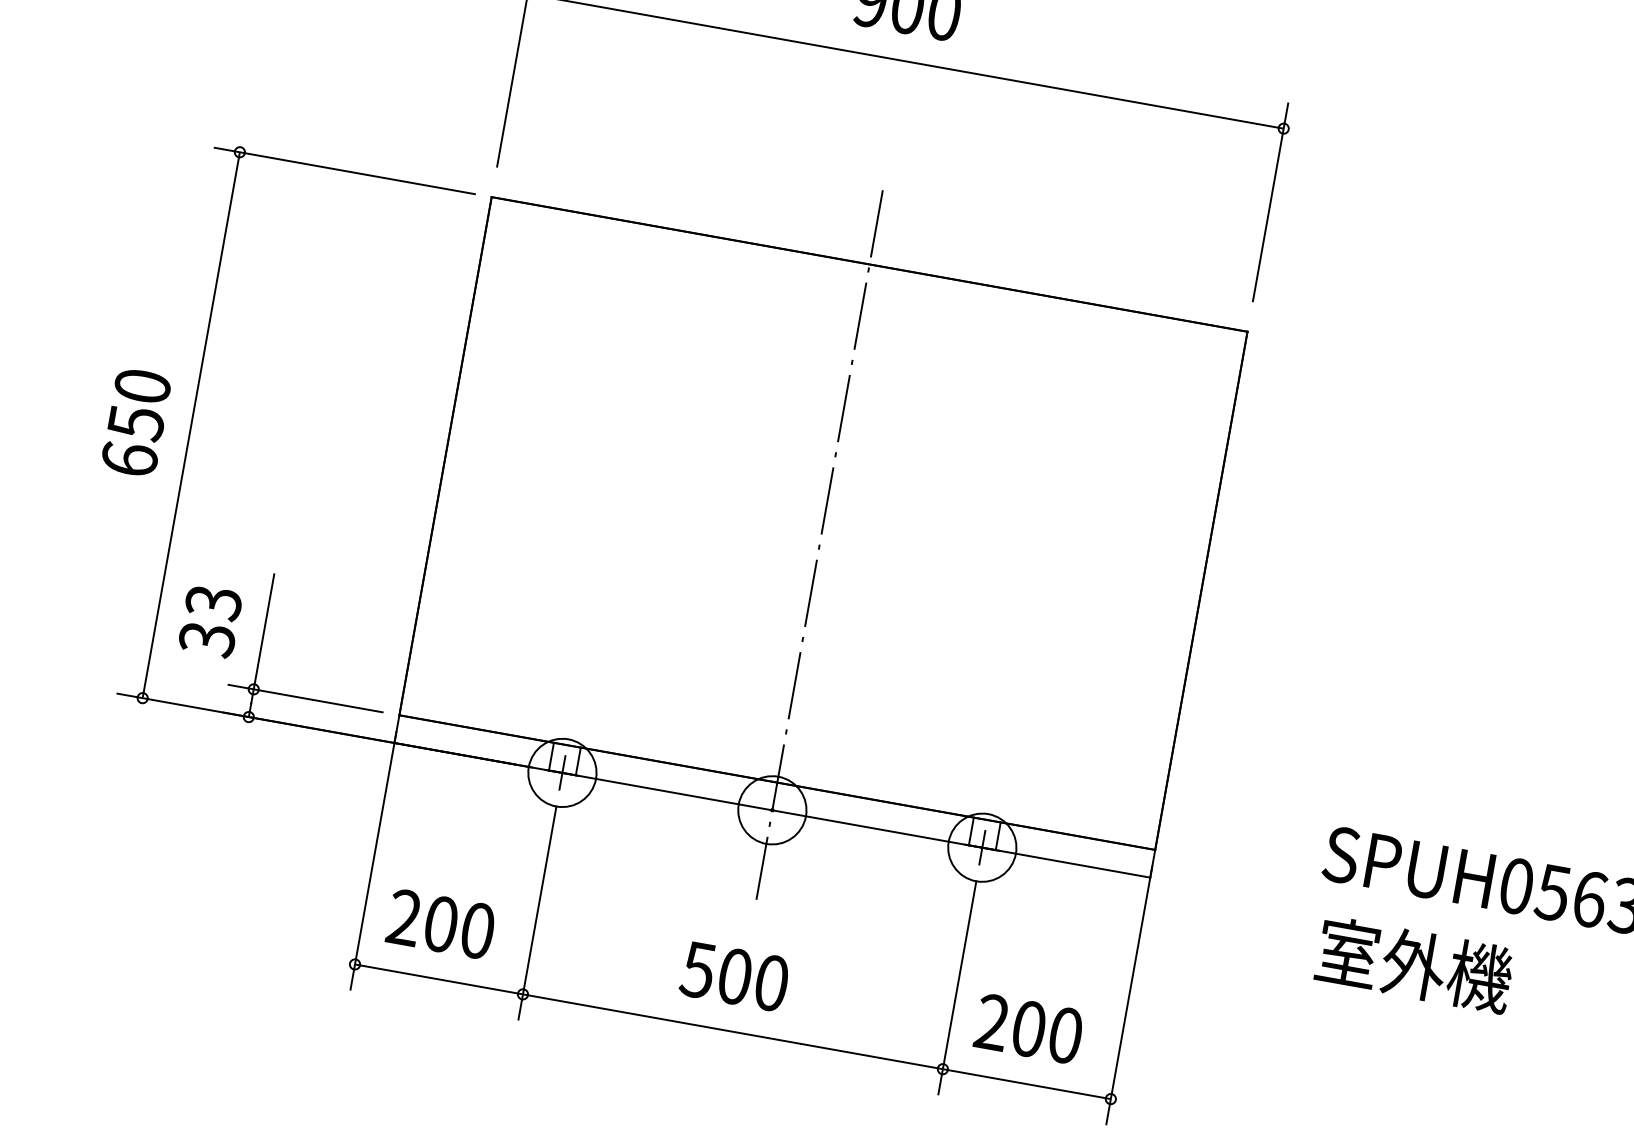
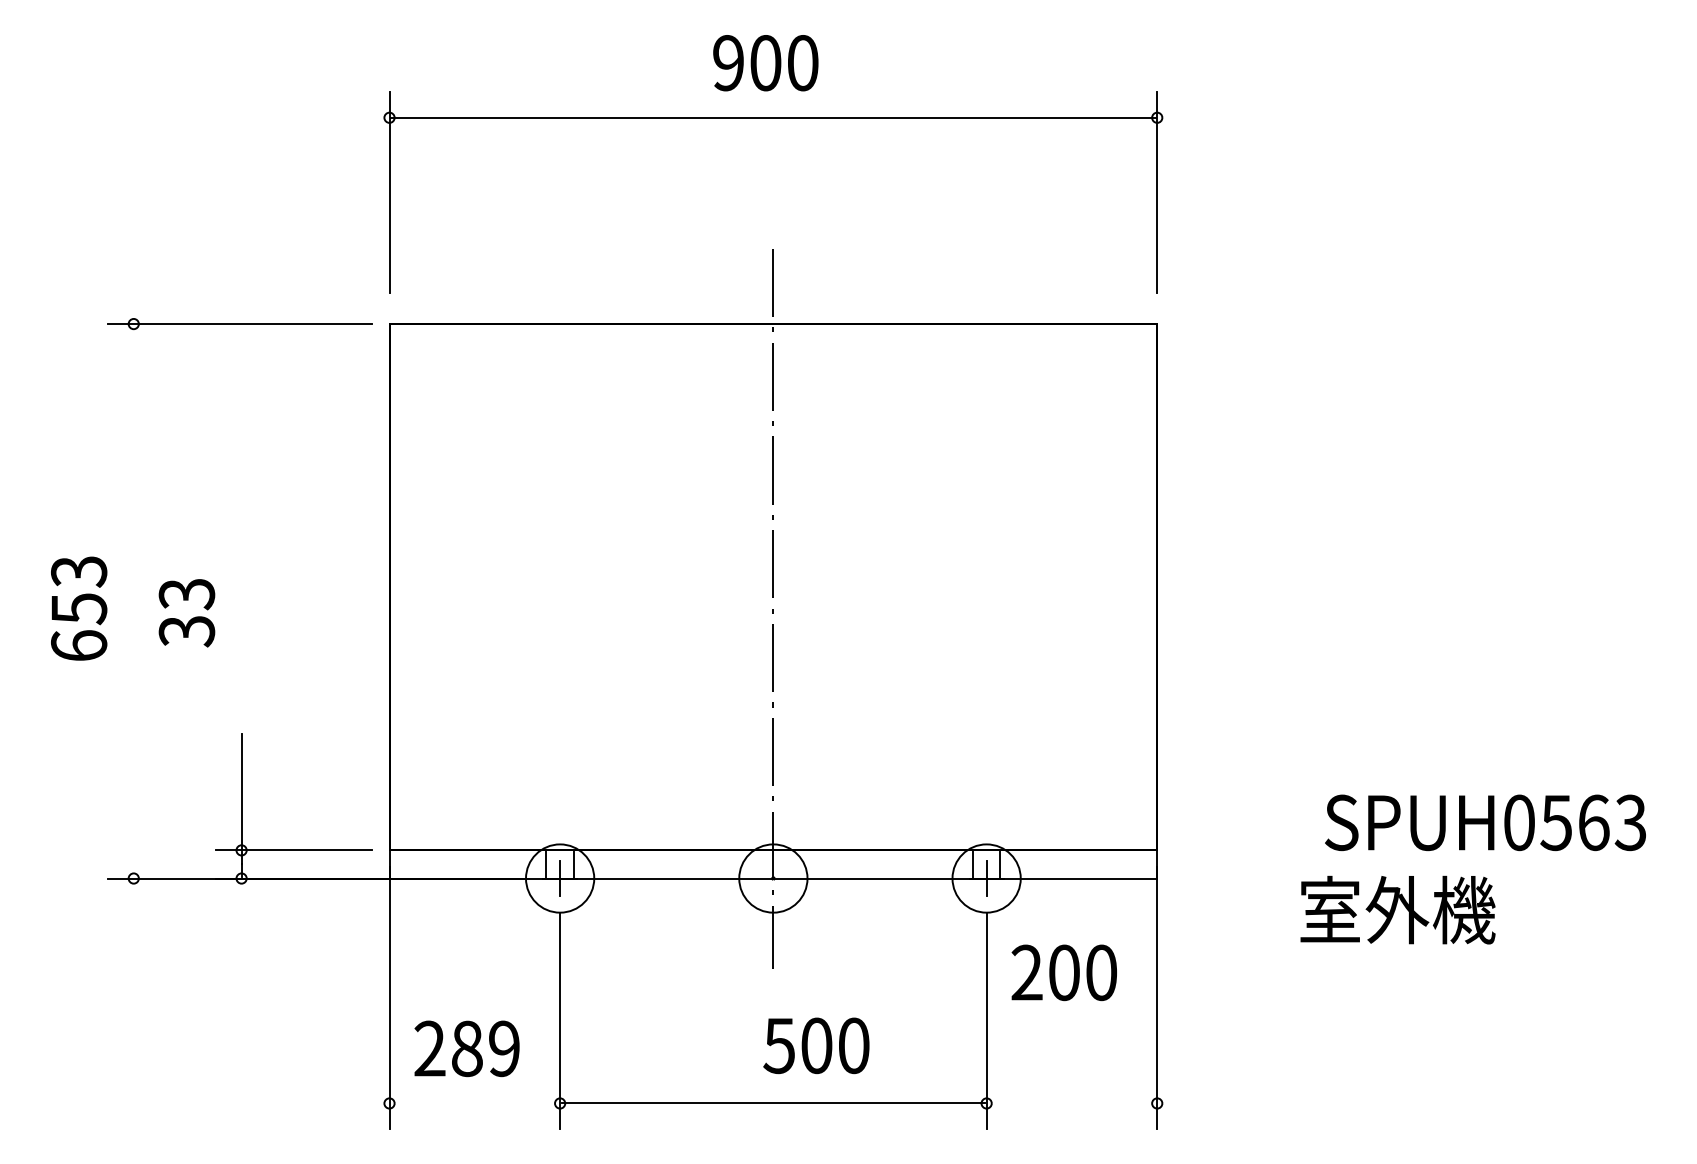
text: (143, 386) -> (79, 571), 650 -> 653
line: (191, 424) -> (133, 600), removed
text: (209, 621) -> (186, 613), moved
text: (459, 927) -> (485, 1048), 200 -> 289
text: (1414, 964) -> (1397, 909), moved
text: (734, 976) -> (816, 1045), moved
line: (438, 979) -> (474, 1103), removed
text: (1028, 1028) -> (1063, 972), moved
line: (1026, 1084) -> (1071, 1103), removed

